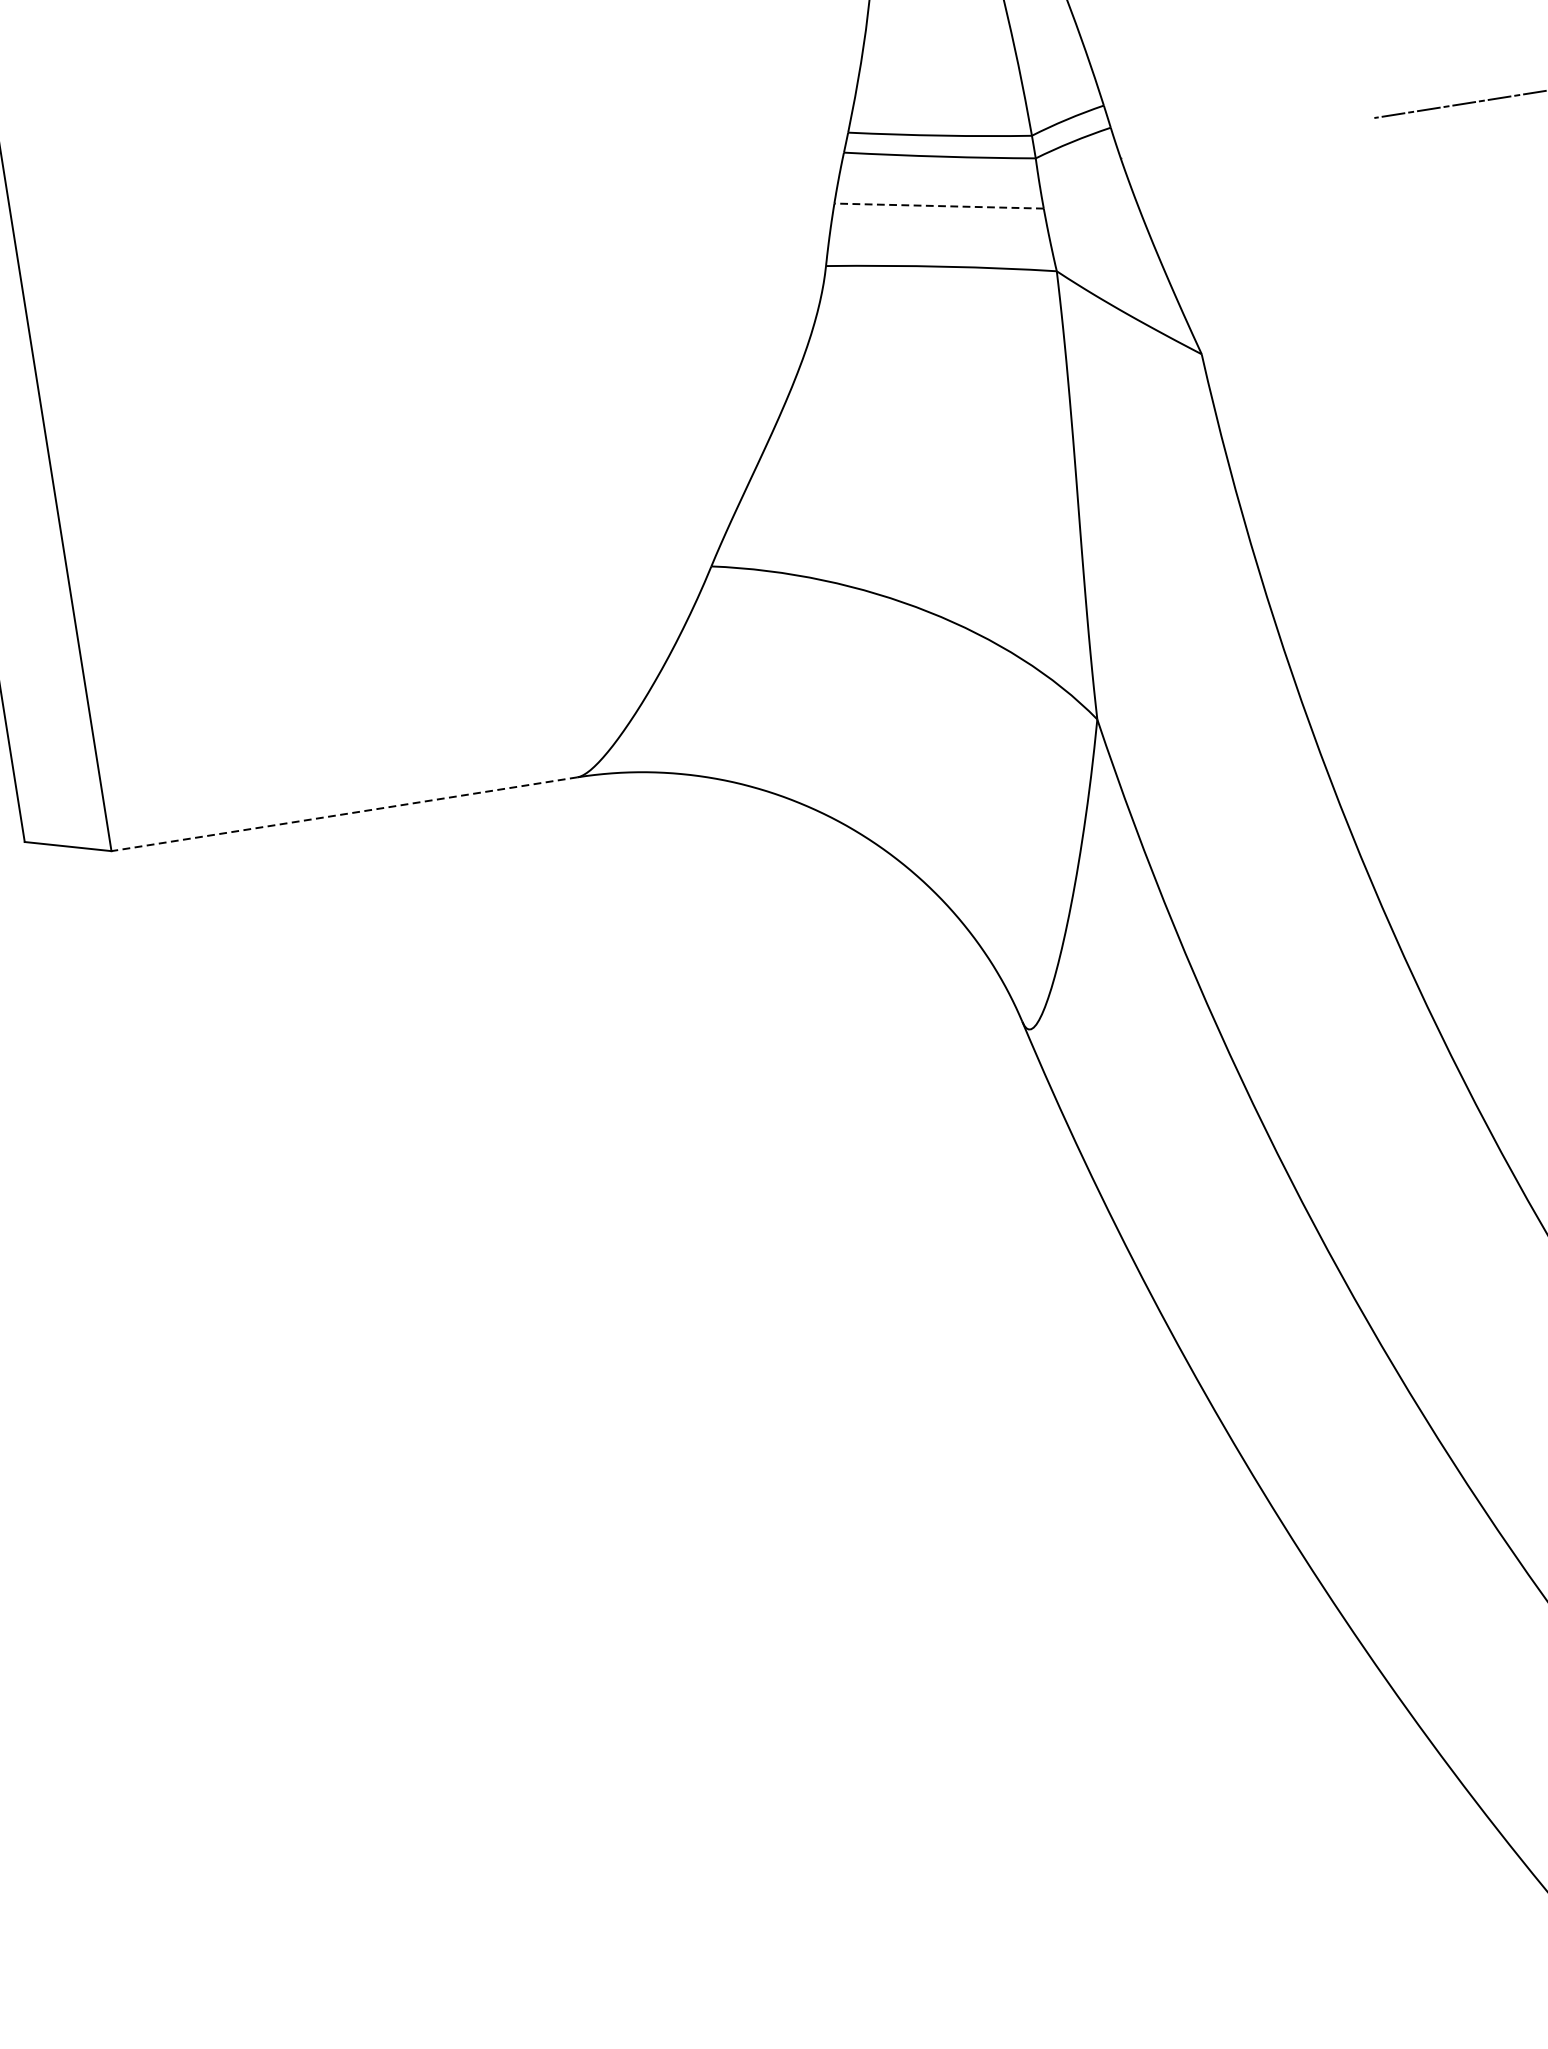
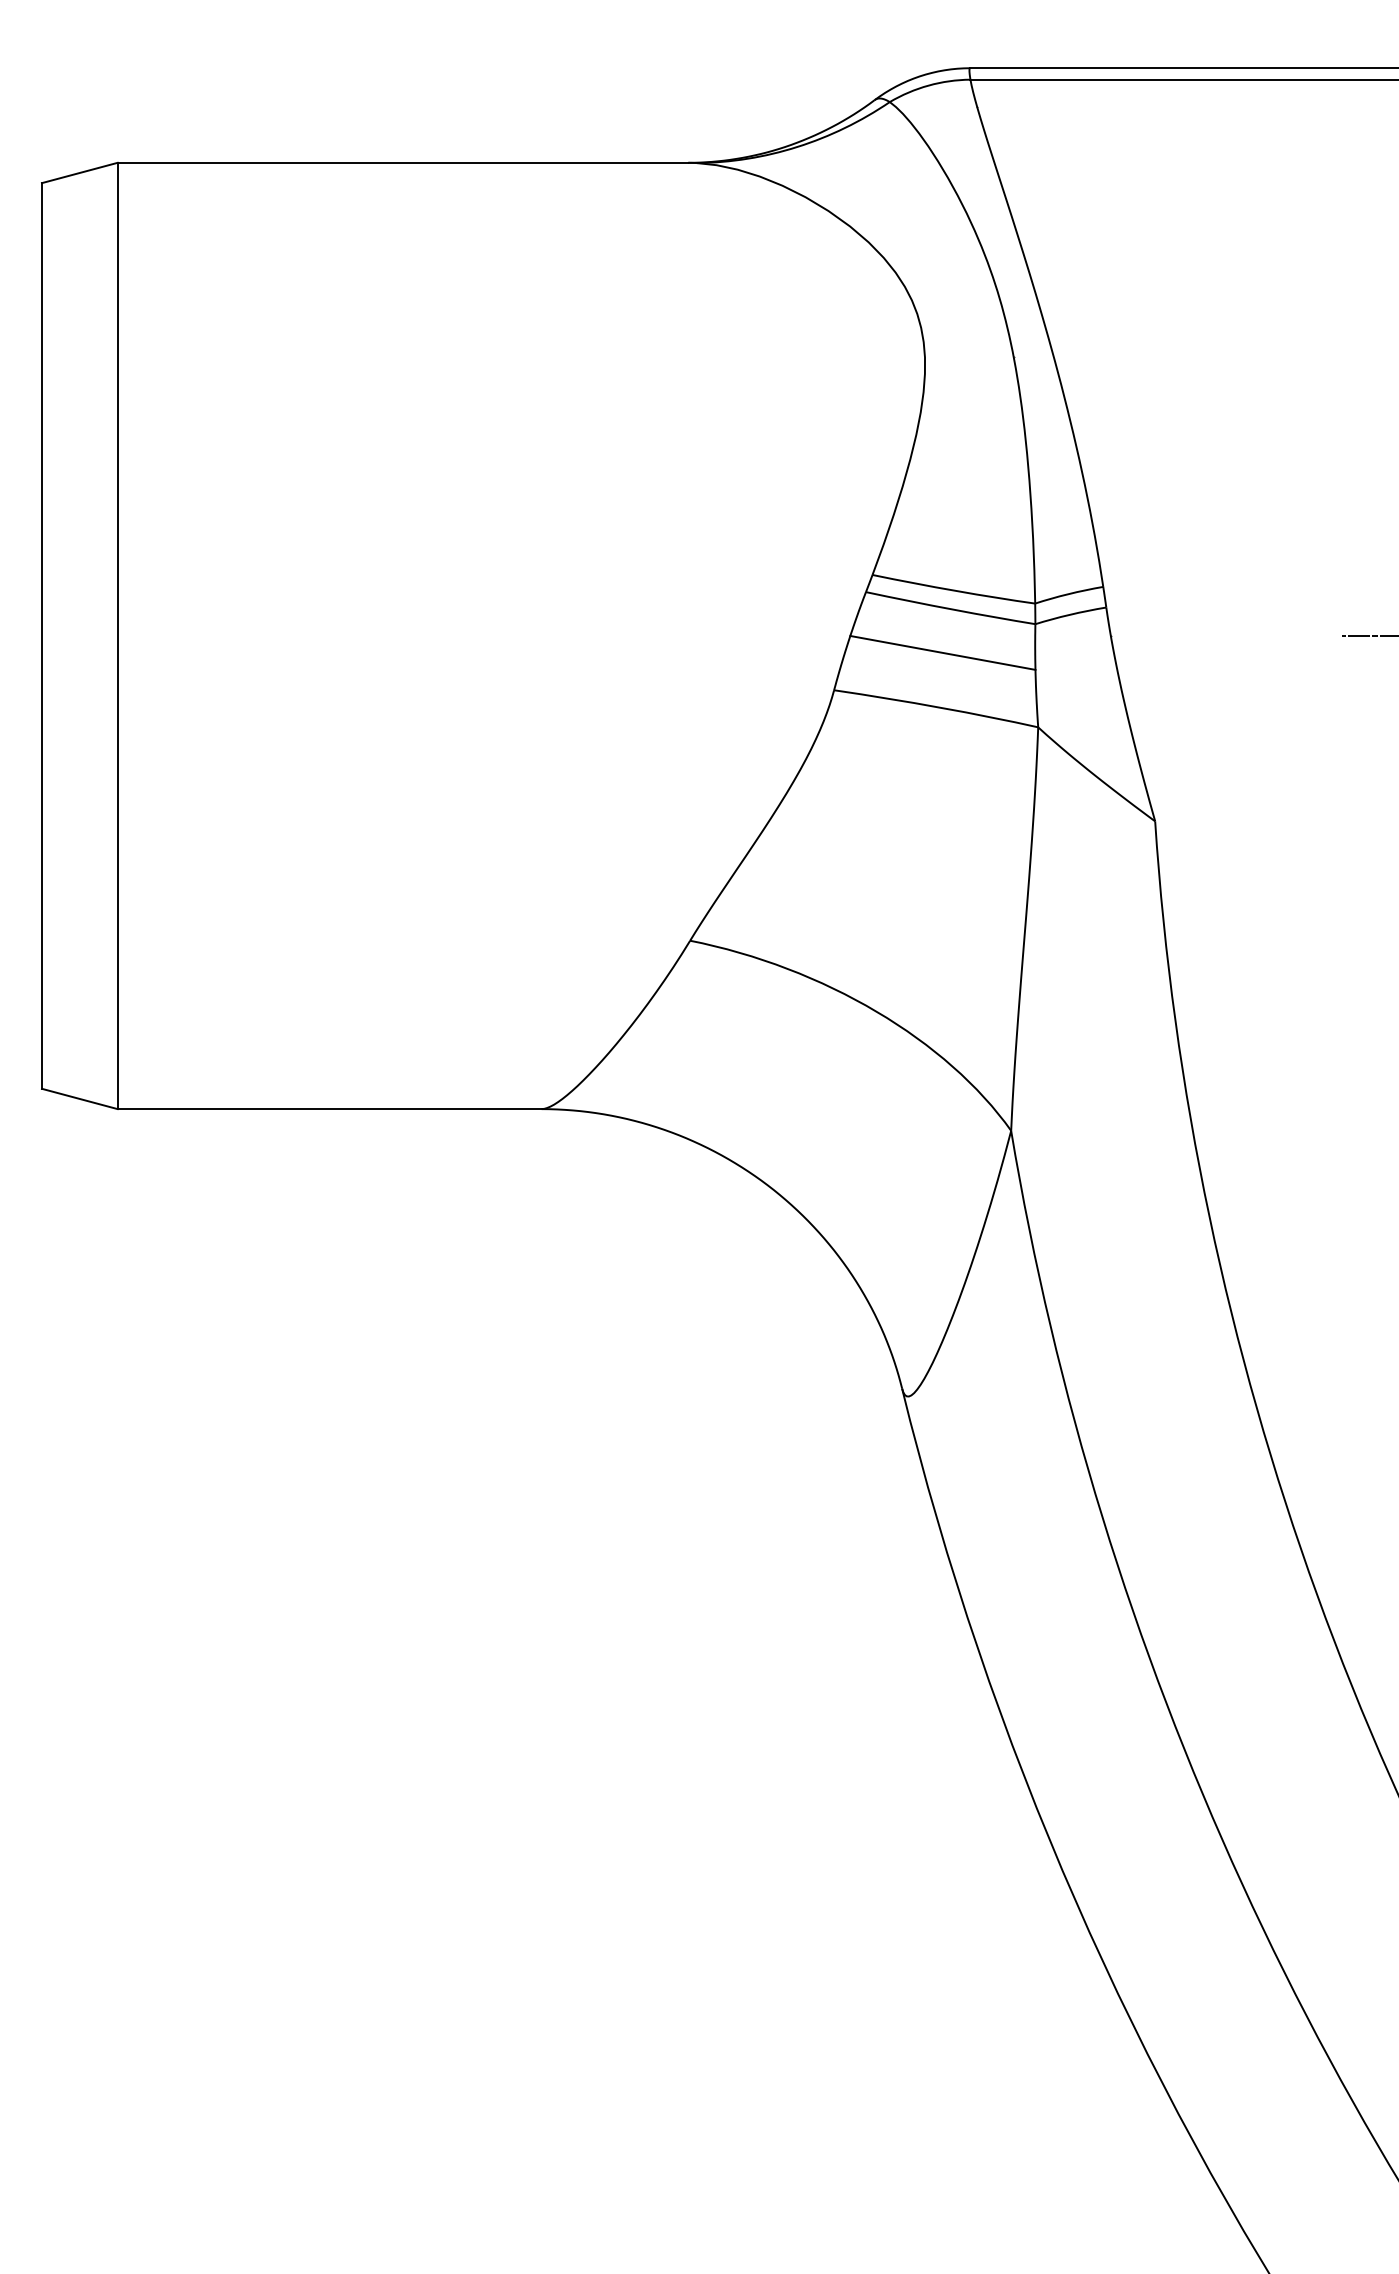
line: (938, 205) -> (942, 652), dashed -> solid
line: (344, 814) -> (329, 1109), dashed -> solid

